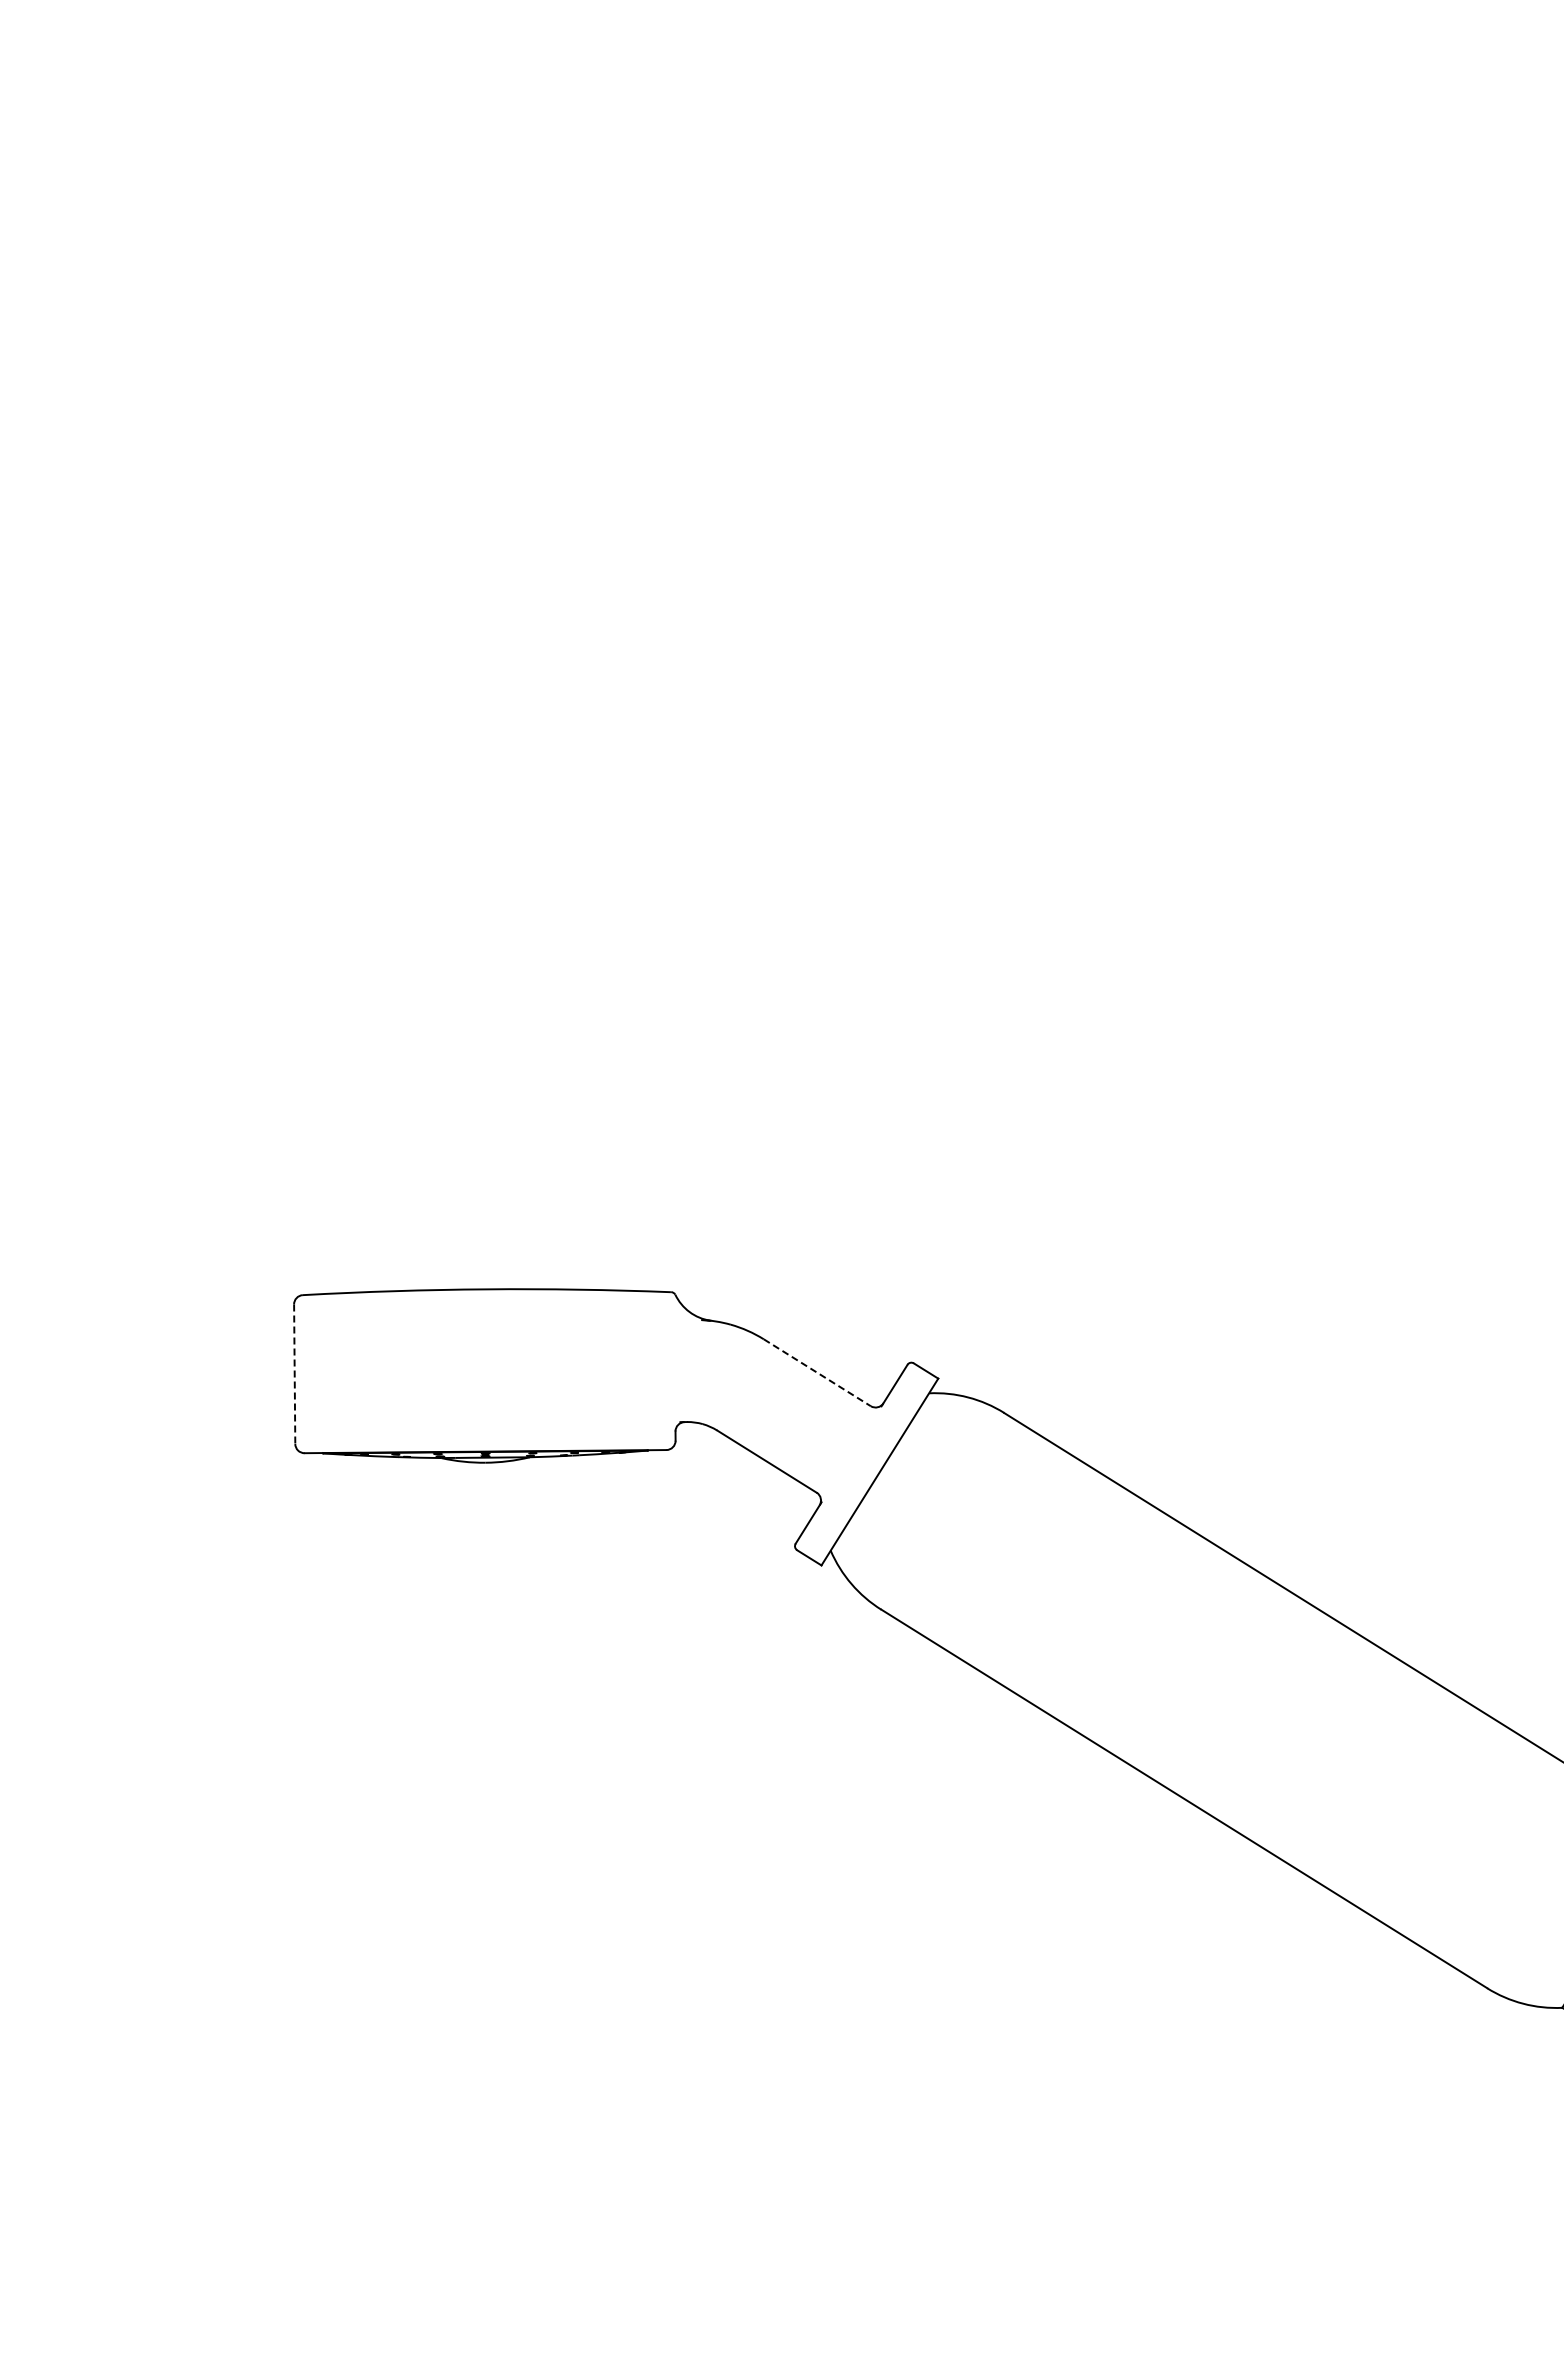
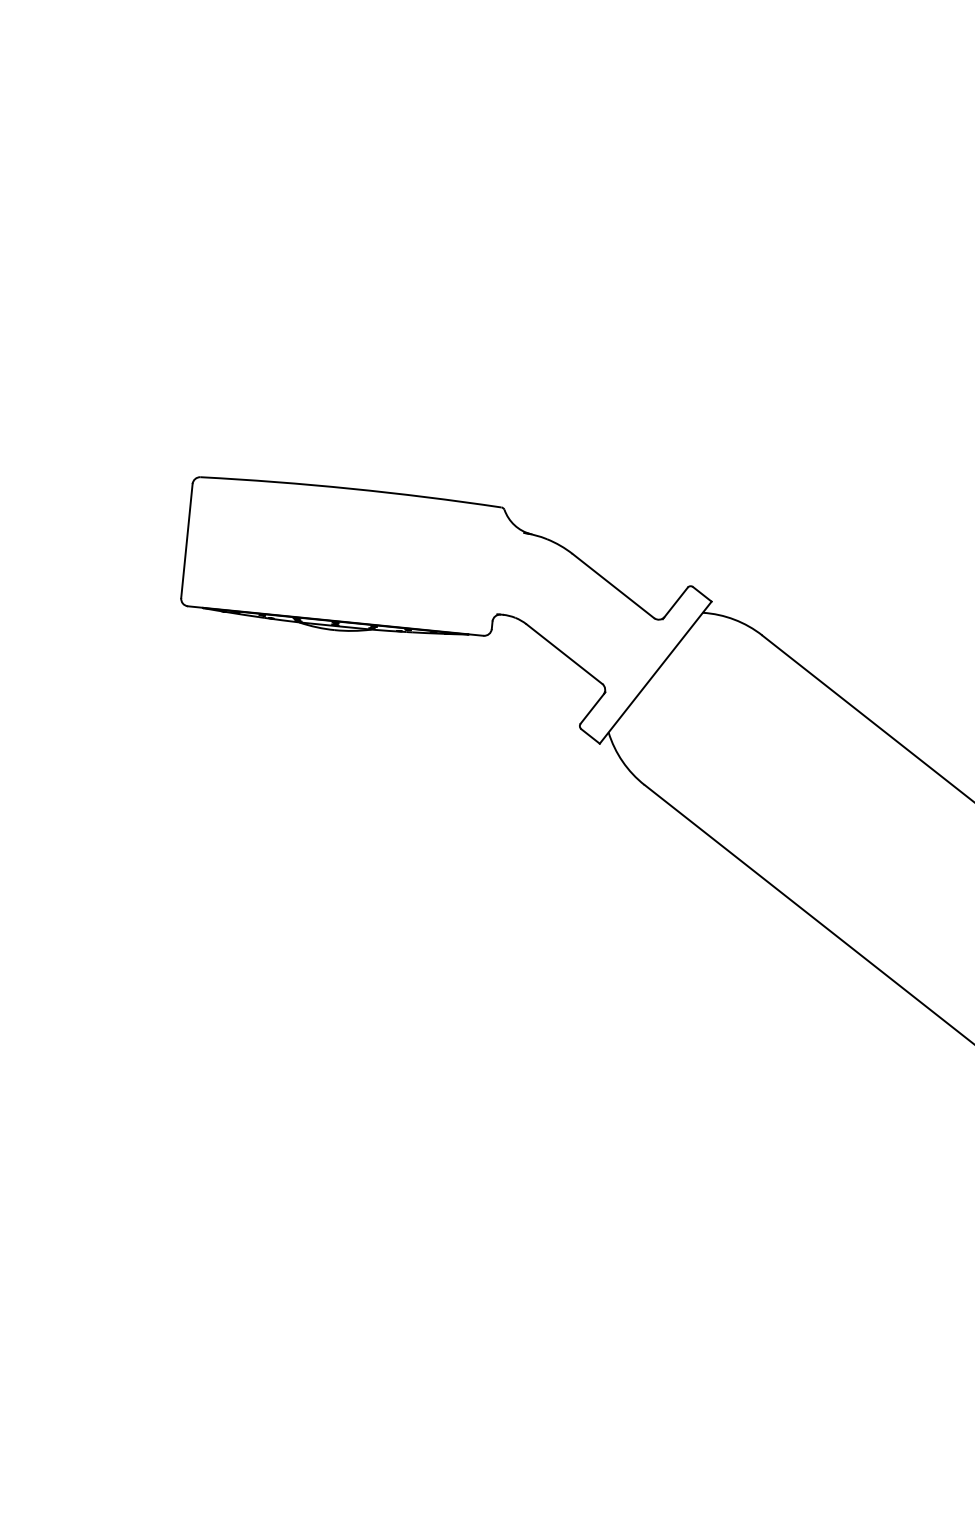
line: (817, 1373) -> (613, 586), dashed -> solid
line: (294, 1374) -> (186, 541), dashed -> solid

